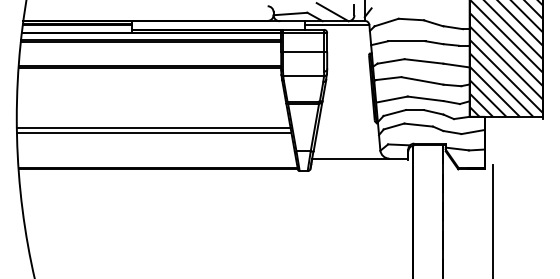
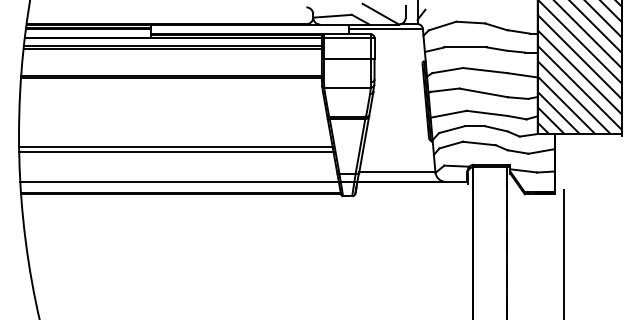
line: (346, 150) -> (396, 172), added
line: (203, 158) -> (232, 181), added

